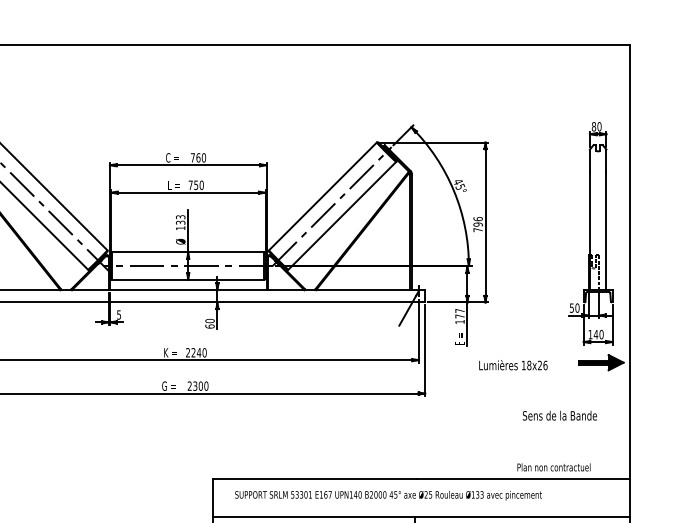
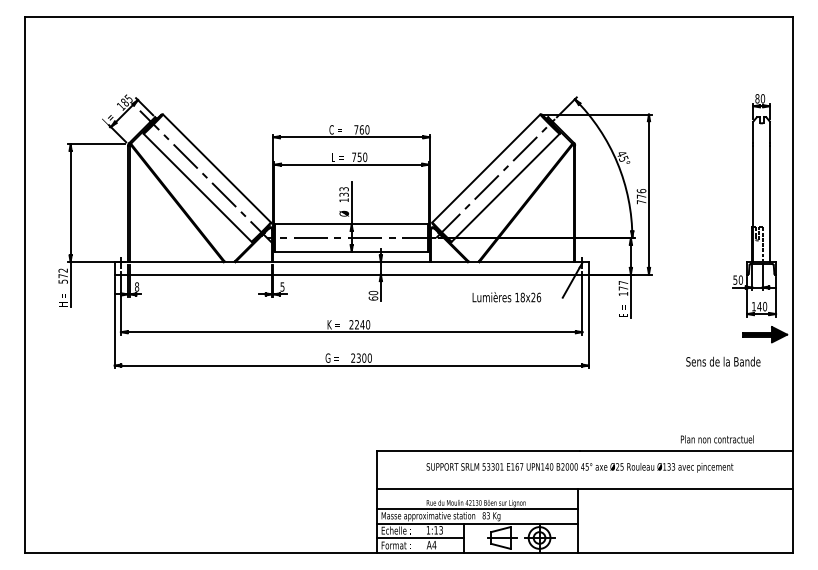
text: (478, 224) -> (641, 196), 796 -> 776
text: (513, 365) -> (506, 297), moved
text: (560, 415) -> (723, 361), moved
text: (388, 495) -> (579, 467), moved

